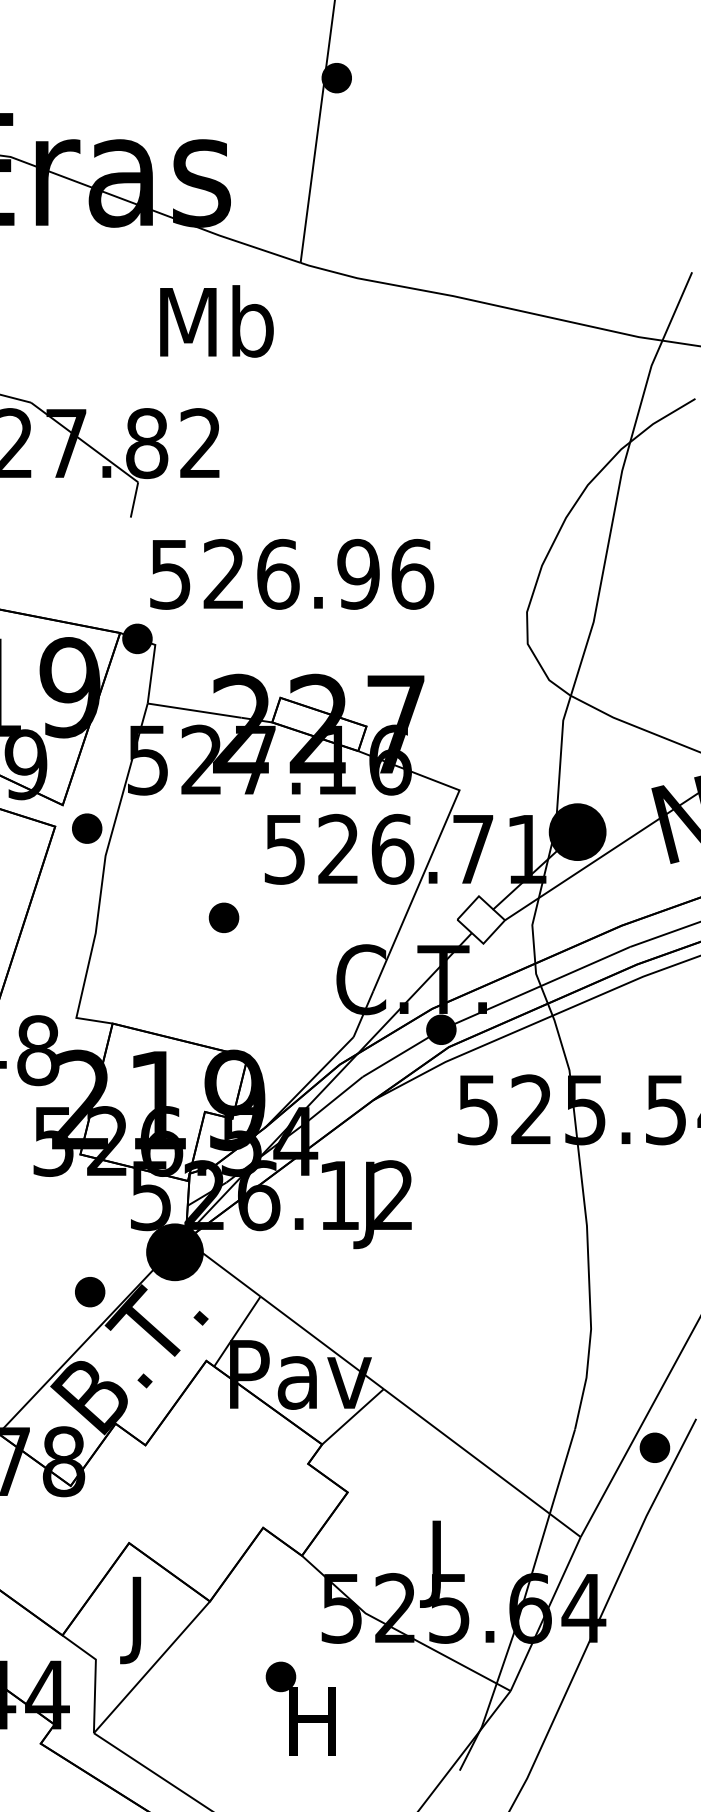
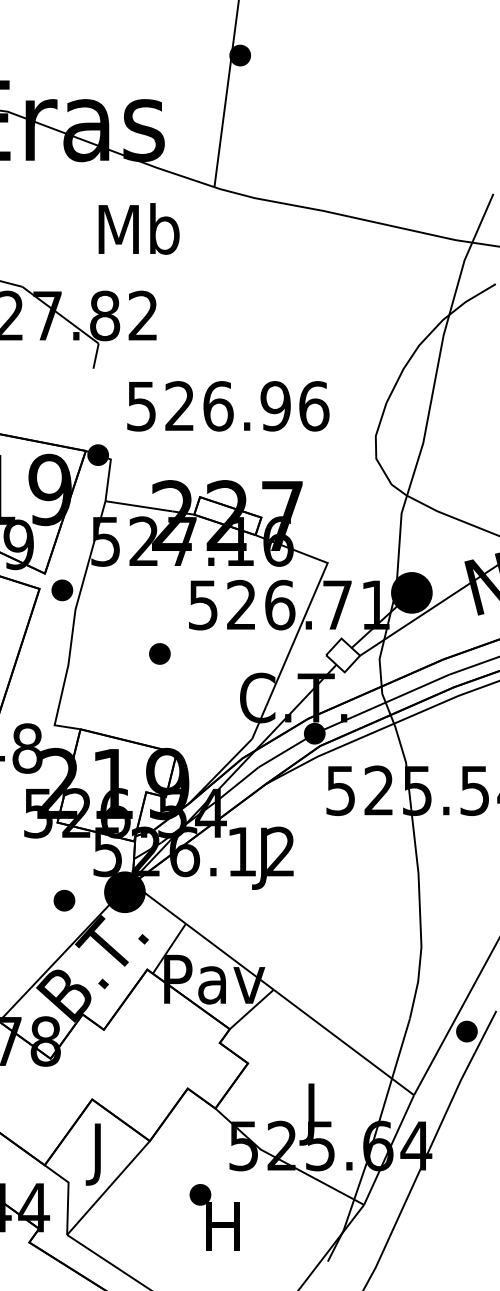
text: (216, 321) -> (138, 228), moved
text: (292, 574) -> (228, 406), moved
part: (90, 1292) -> (64, 900), moved

